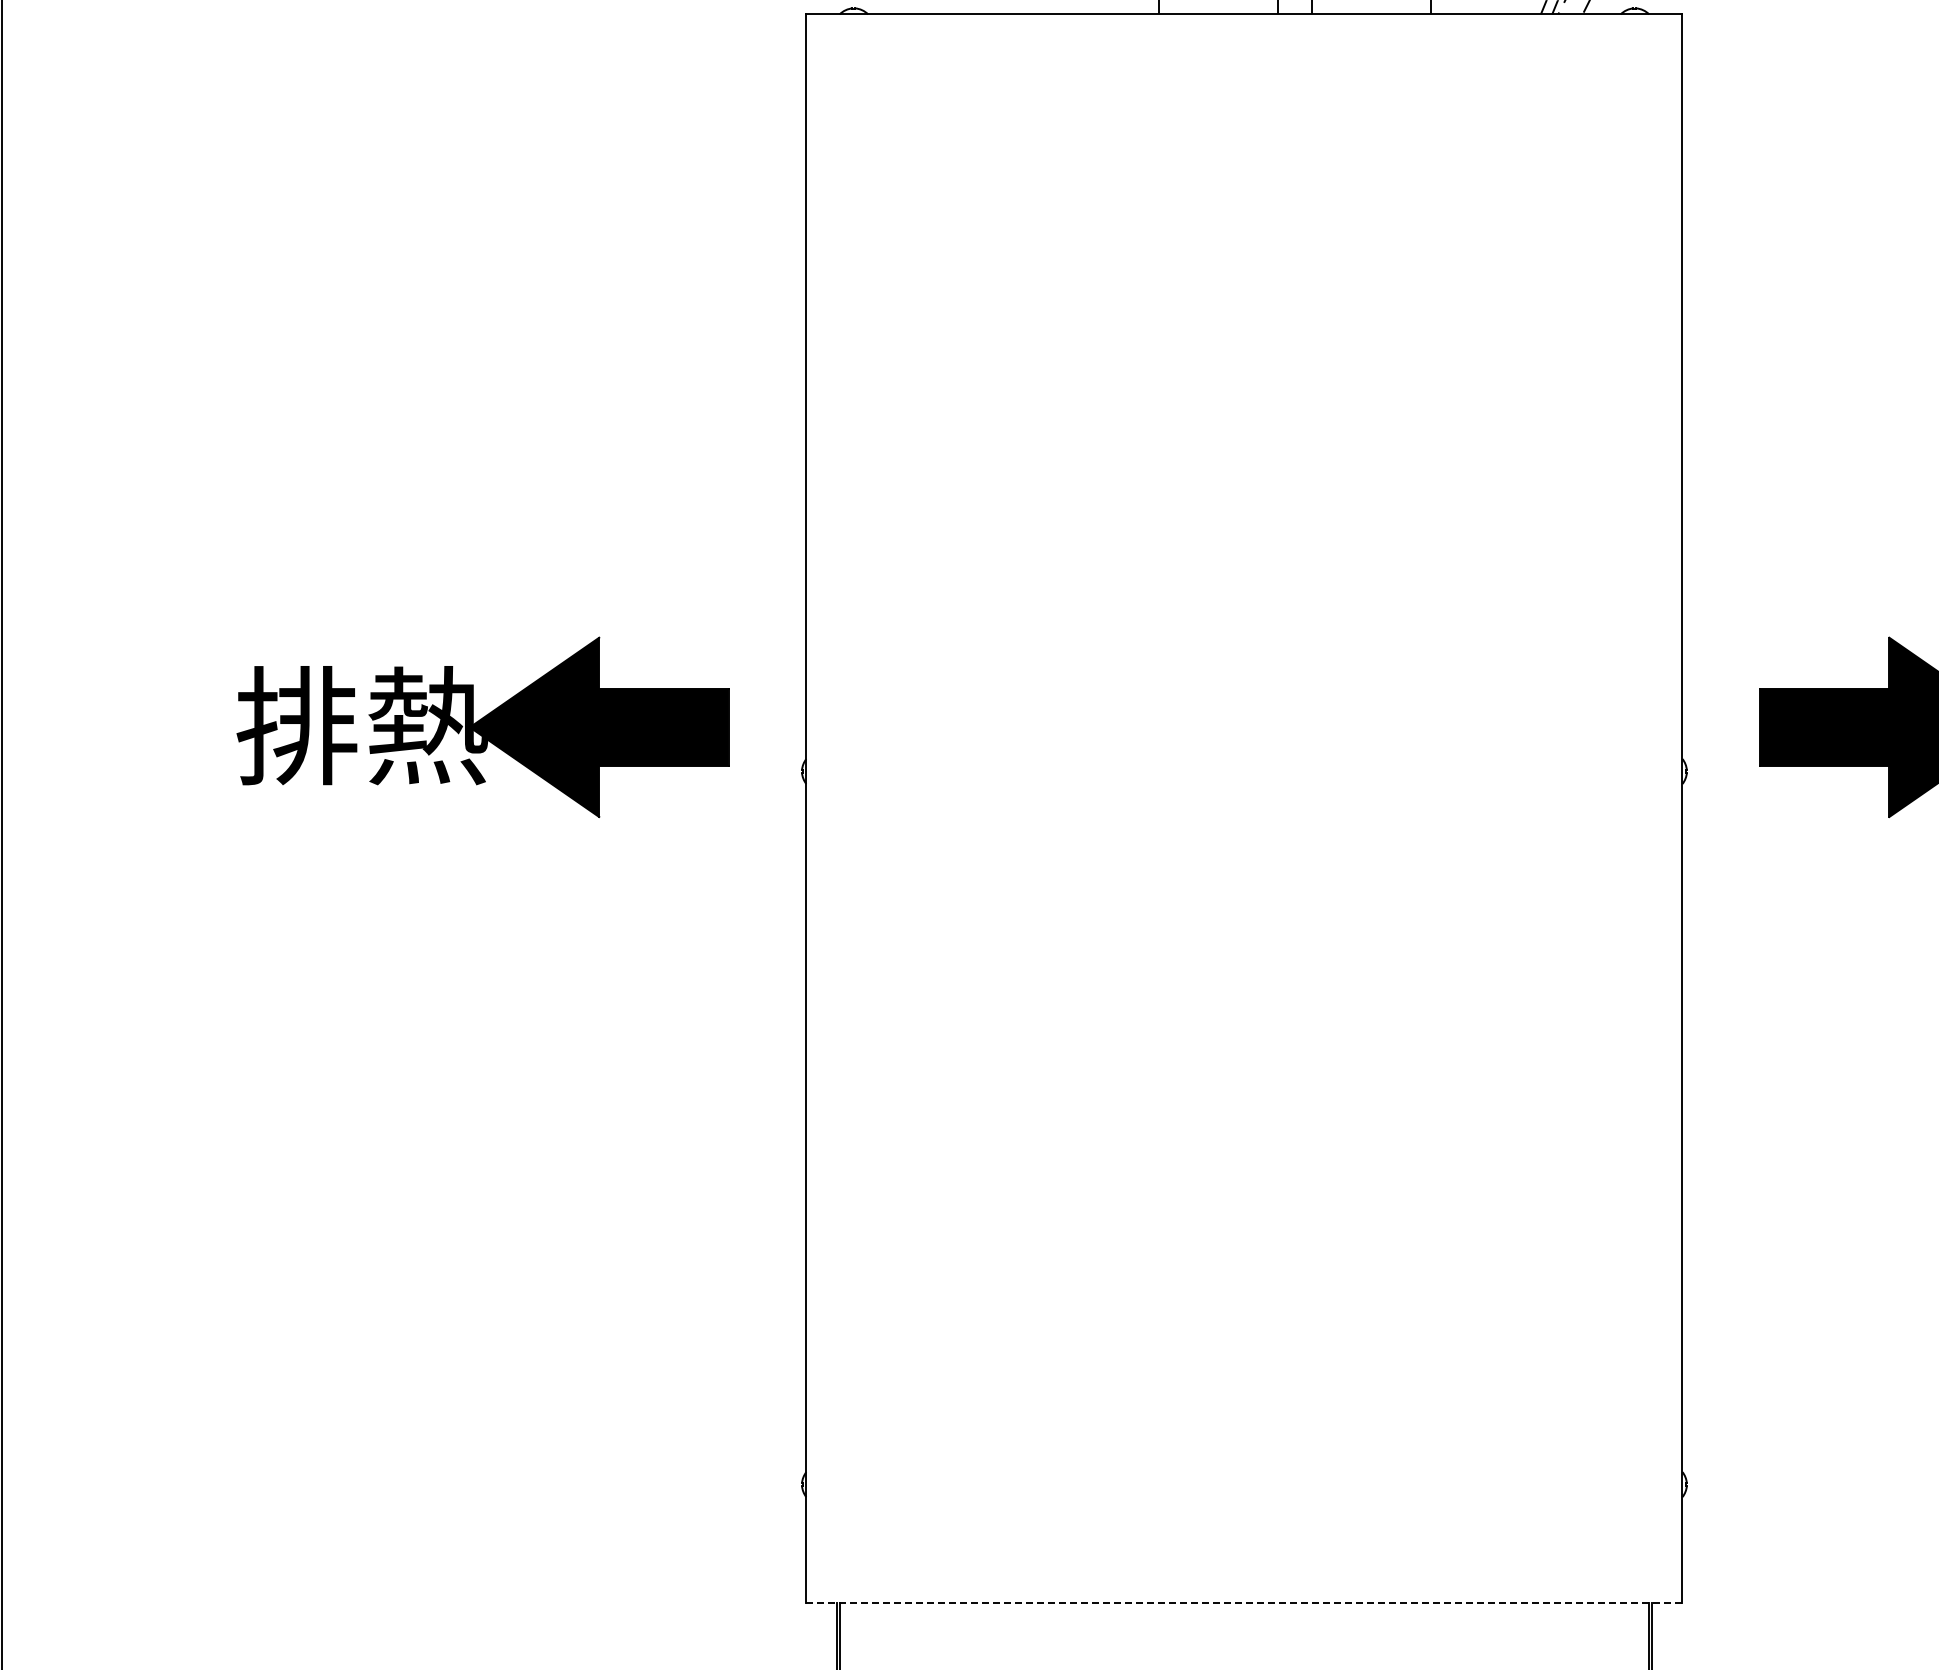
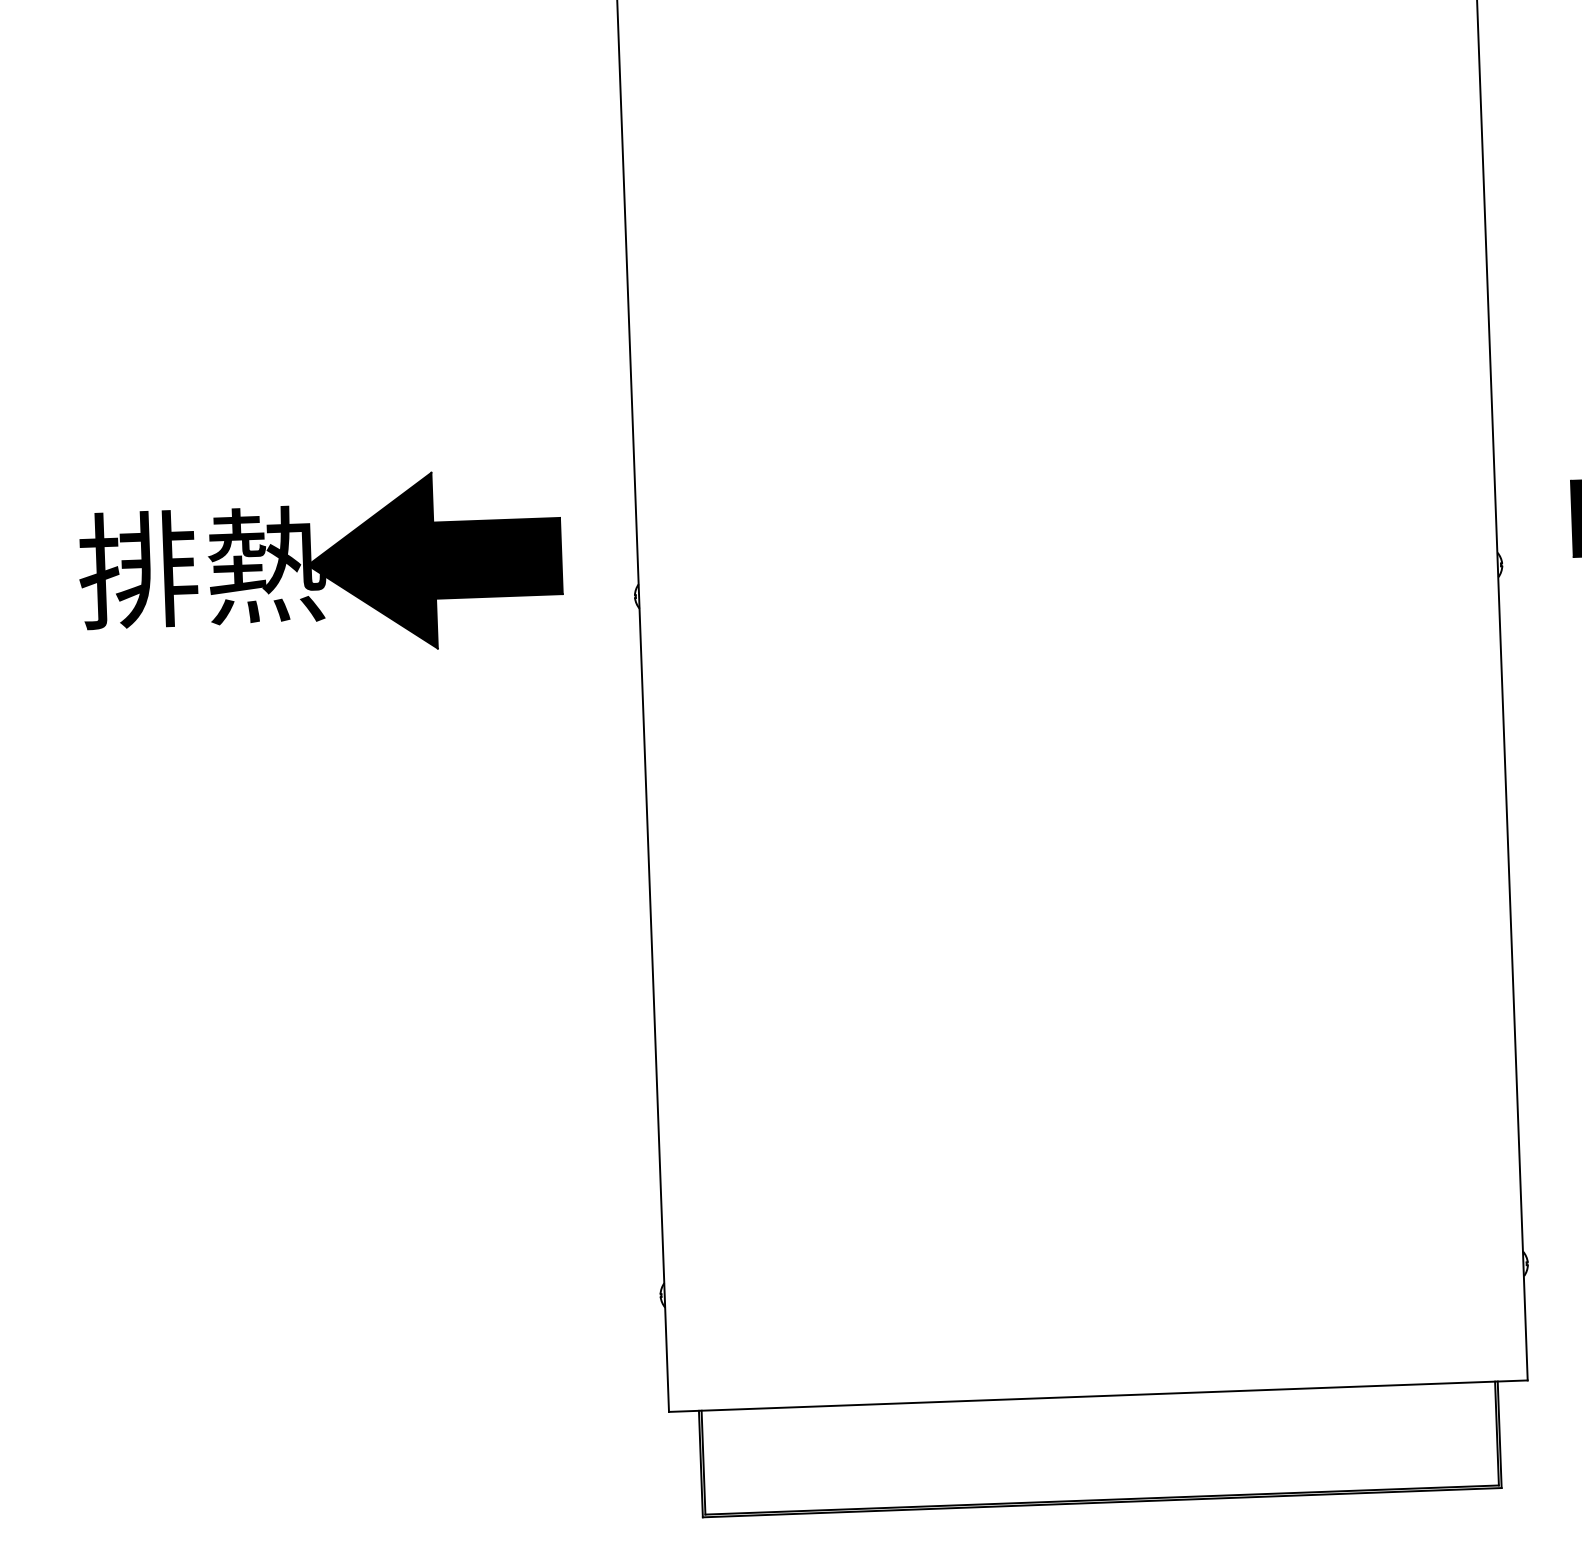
line: (1243, 1603) -> (1097, 1396), dashed -> solid

